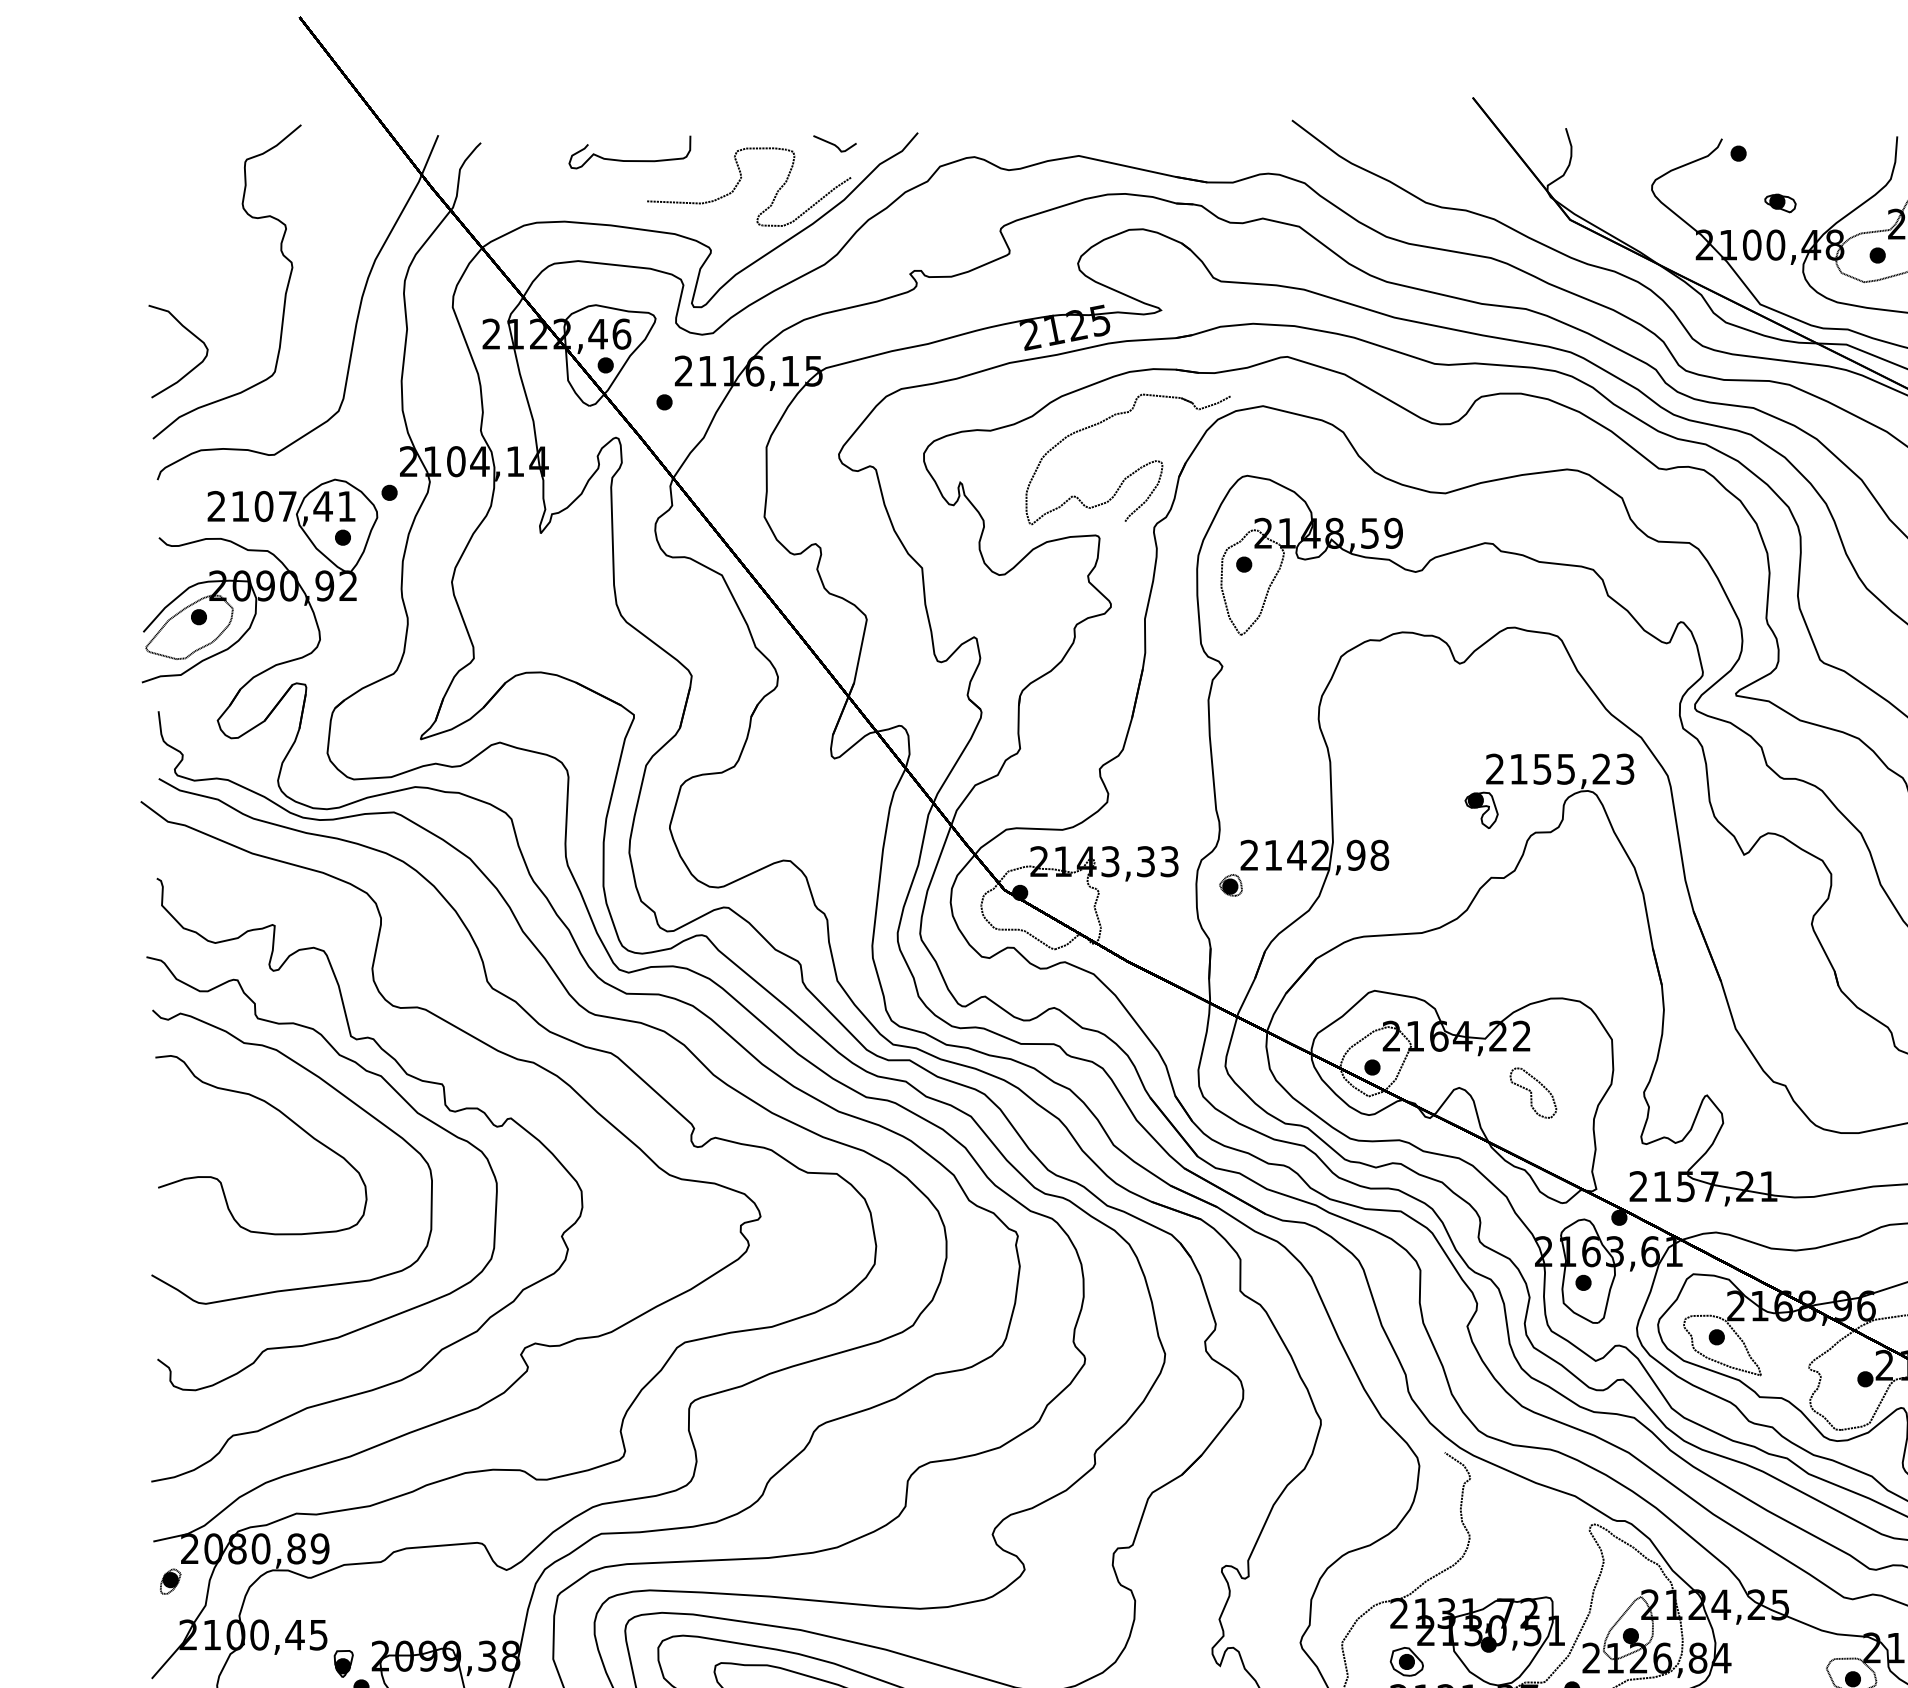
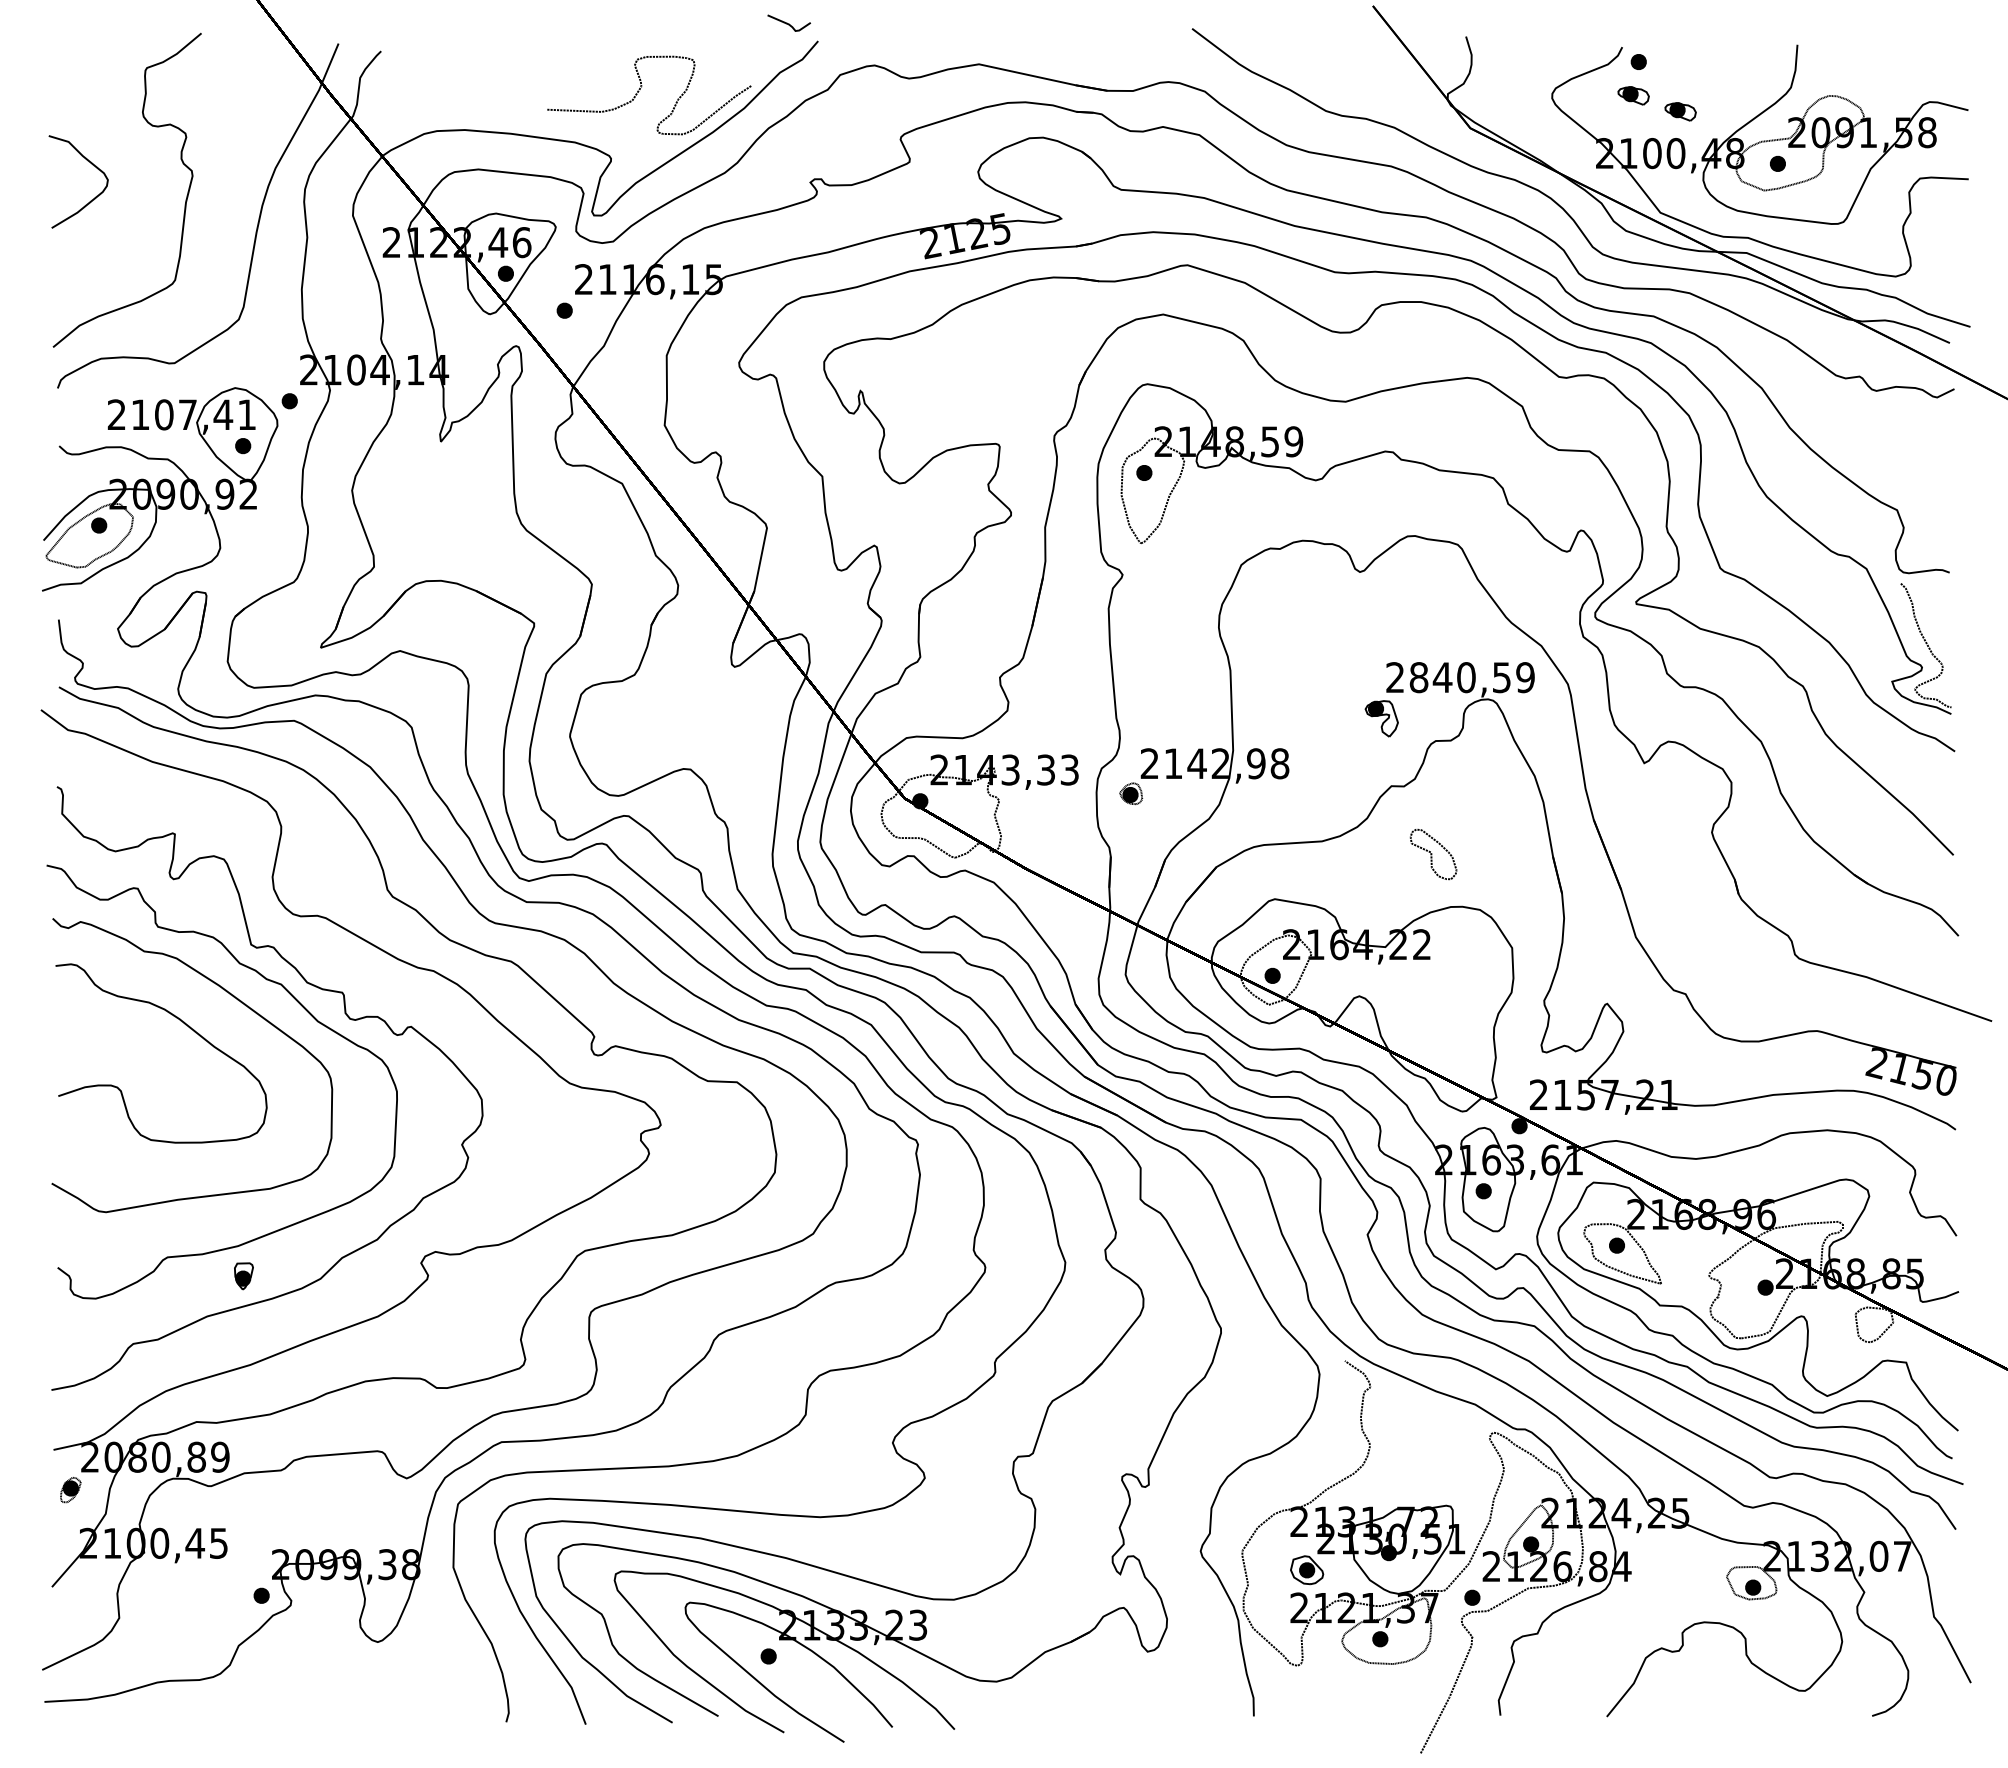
curve: (833, 143) -> (787, 22), moved
curve: (629, 160) -> (529, 68), removed
part: (1733, 187) -> (1633, 95), added
curve: (192, 335) -> (92, 165), moved
part: (1137, 469) -> (1037, 377), removed
text: (1571, 769) -> (1471, 677), 2155,23 -> 2840,59
part: (1533, 1093) -> (1433, 854), moved
part: (343, 1664) -> (243, 1276), moved

